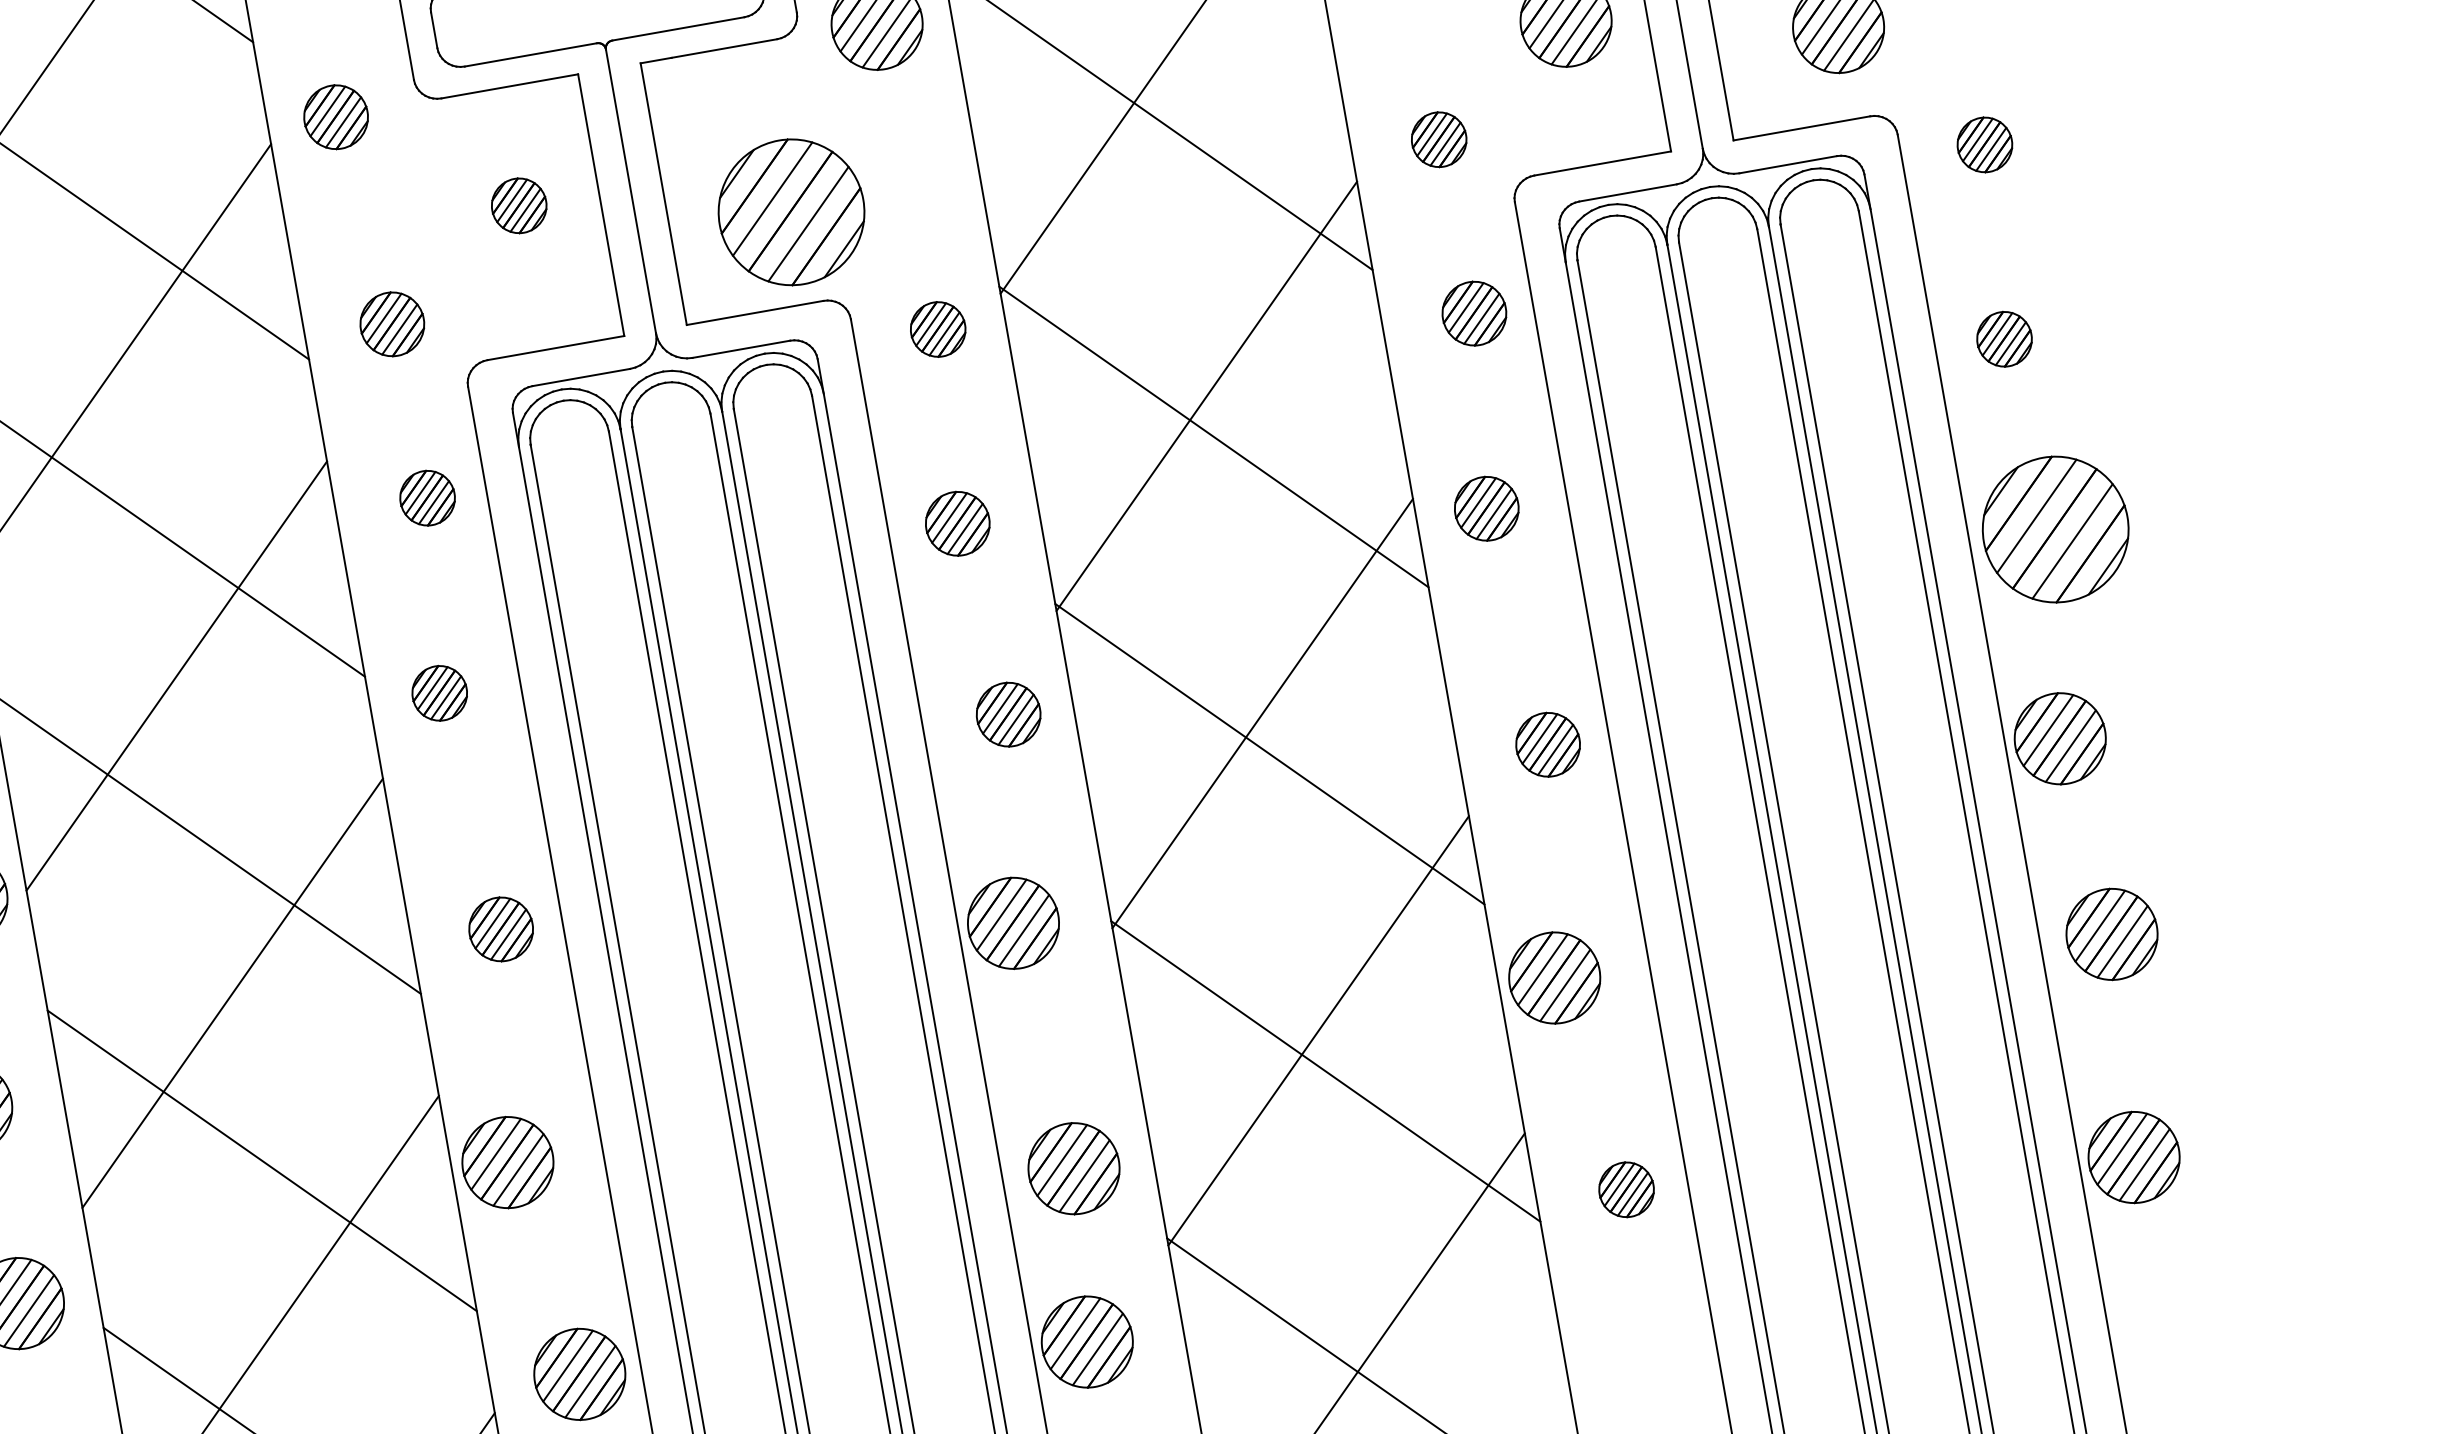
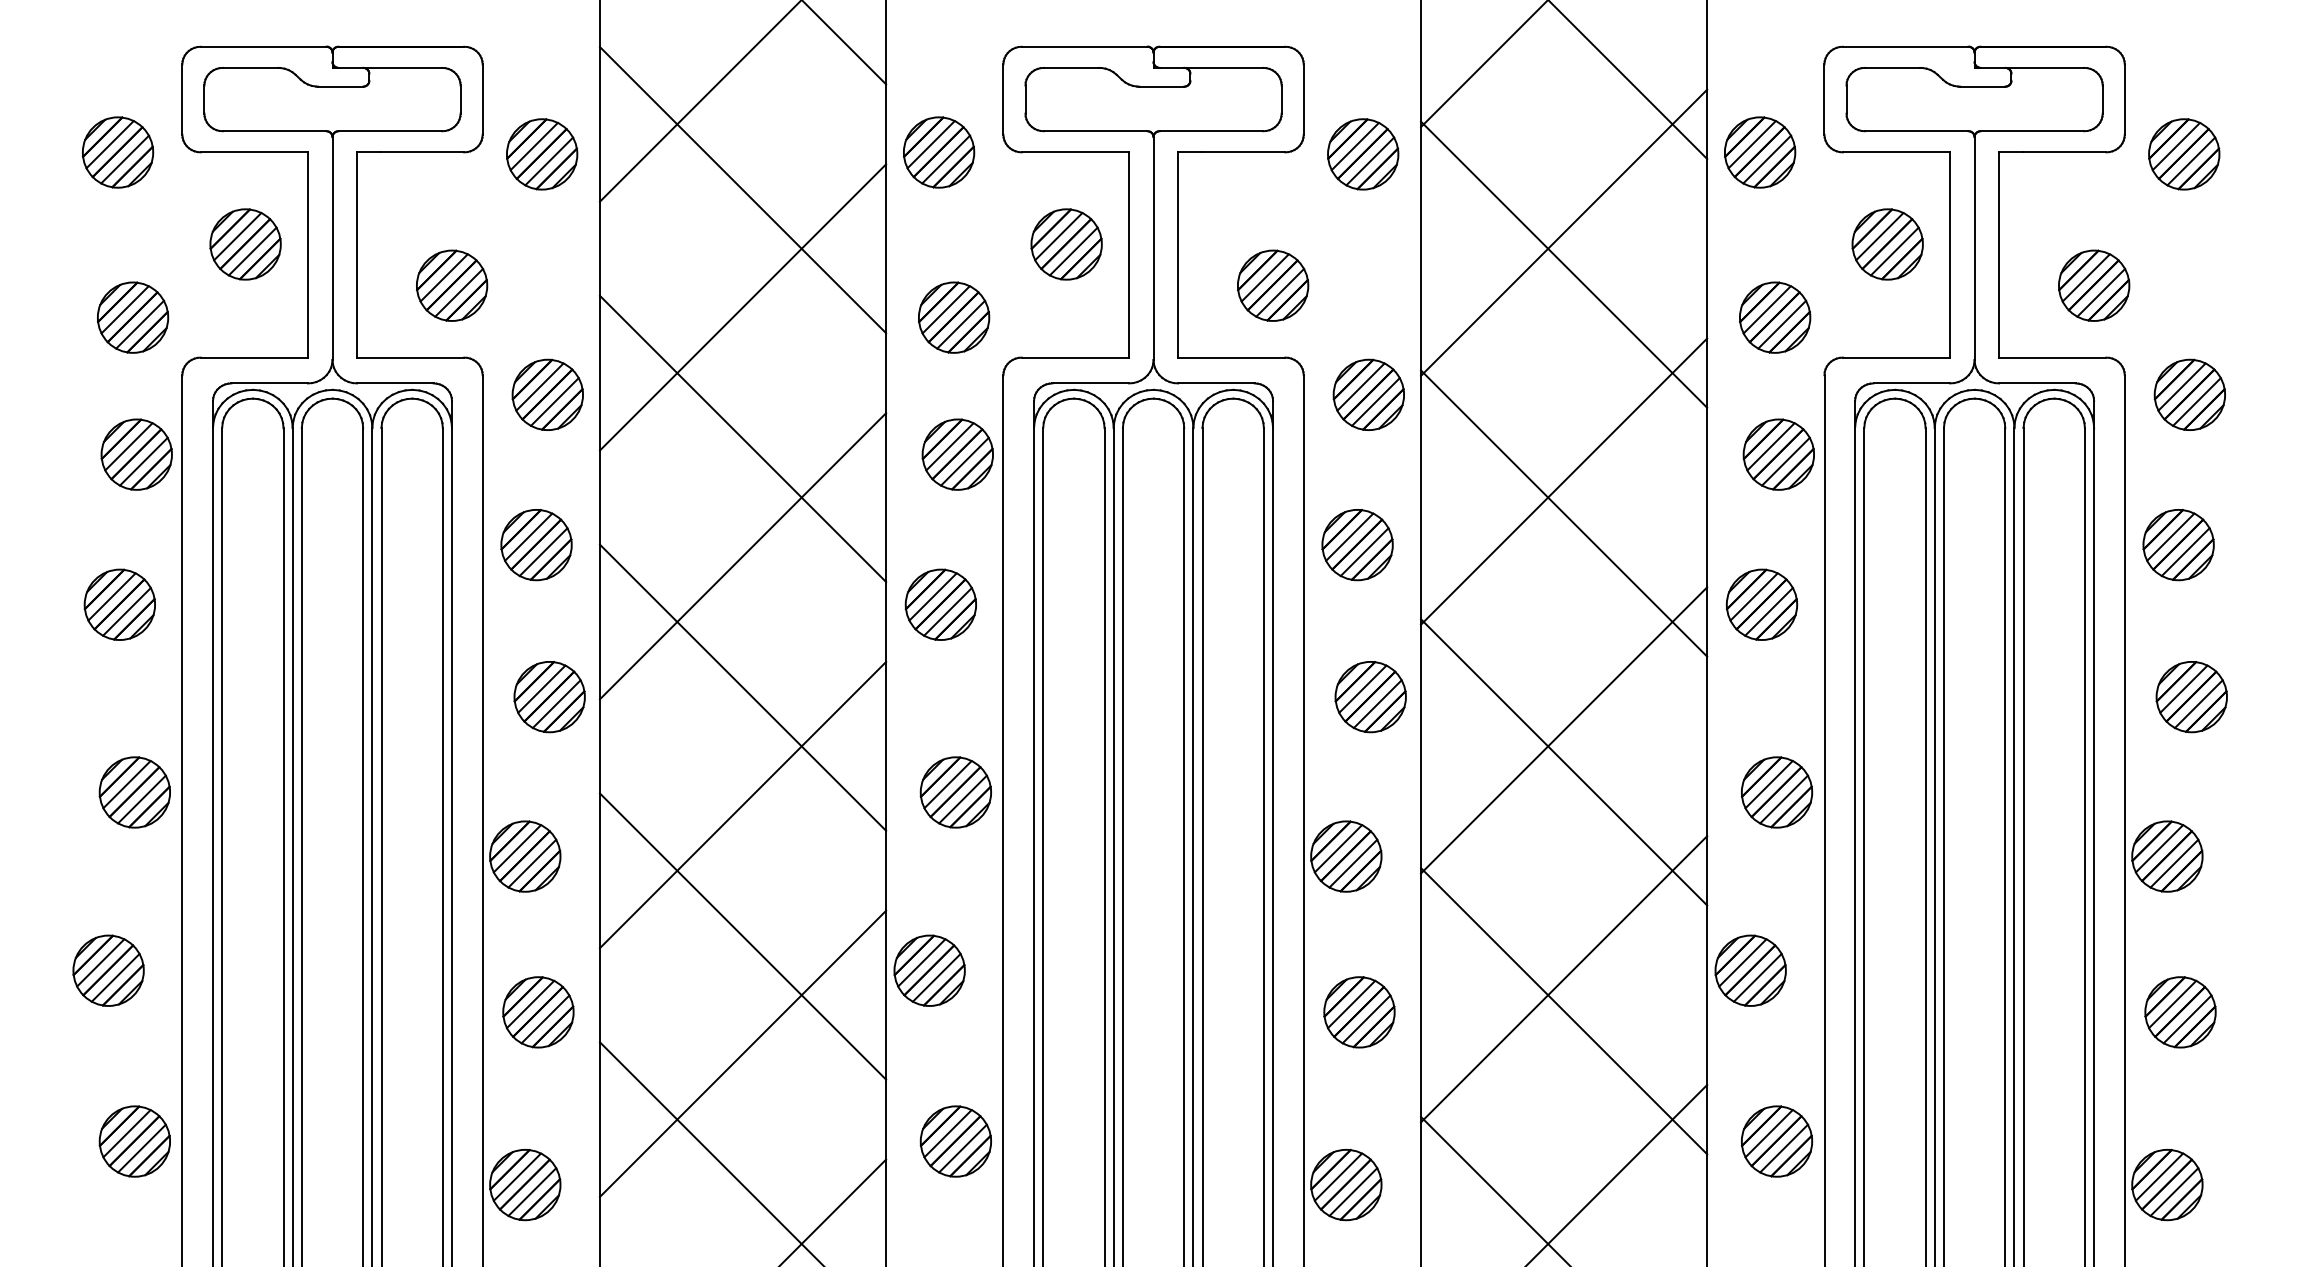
part: (336, 117) -> (939, 152), size x1.43
part: (1439, 139) -> (1775, 317), size x1.67
part: (1984, 144) -> (2189, 394), size x1.67
part: (519, 205) -> (1066, 244), size x1.67
part: (792, 211) -> (1273, 285), size x0.62
part: (1474, 313) -> (1778, 454), size x1.43
part: (392, 324) -> (954, 317), size x1.43
part: (937, 329) -> (1368, 394), size x1.67
part: (2004, 339) -> (2178, 545), size x1.67
part: (427, 498) -> (957, 454), size x1.67
part: (1486, 508) -> (1761, 604), size x1.43
part: (957, 524) -> (1357, 545), size x1.43
part: (2055, 530) -> (2191, 697), size x0.62
part: (439, 693) -> (940, 604), size x1.67
part: (1008, 715) -> (1370, 697), size x1.43
part: (1547, 744) -> (1776, 792), size x1.43
part: (500, 929) -> (955, 792), size x1.43
part: (1074, 1168) -> (1359, 1012), moved
part: (1625, 1189) -> (1776, 1141), size x1.67

